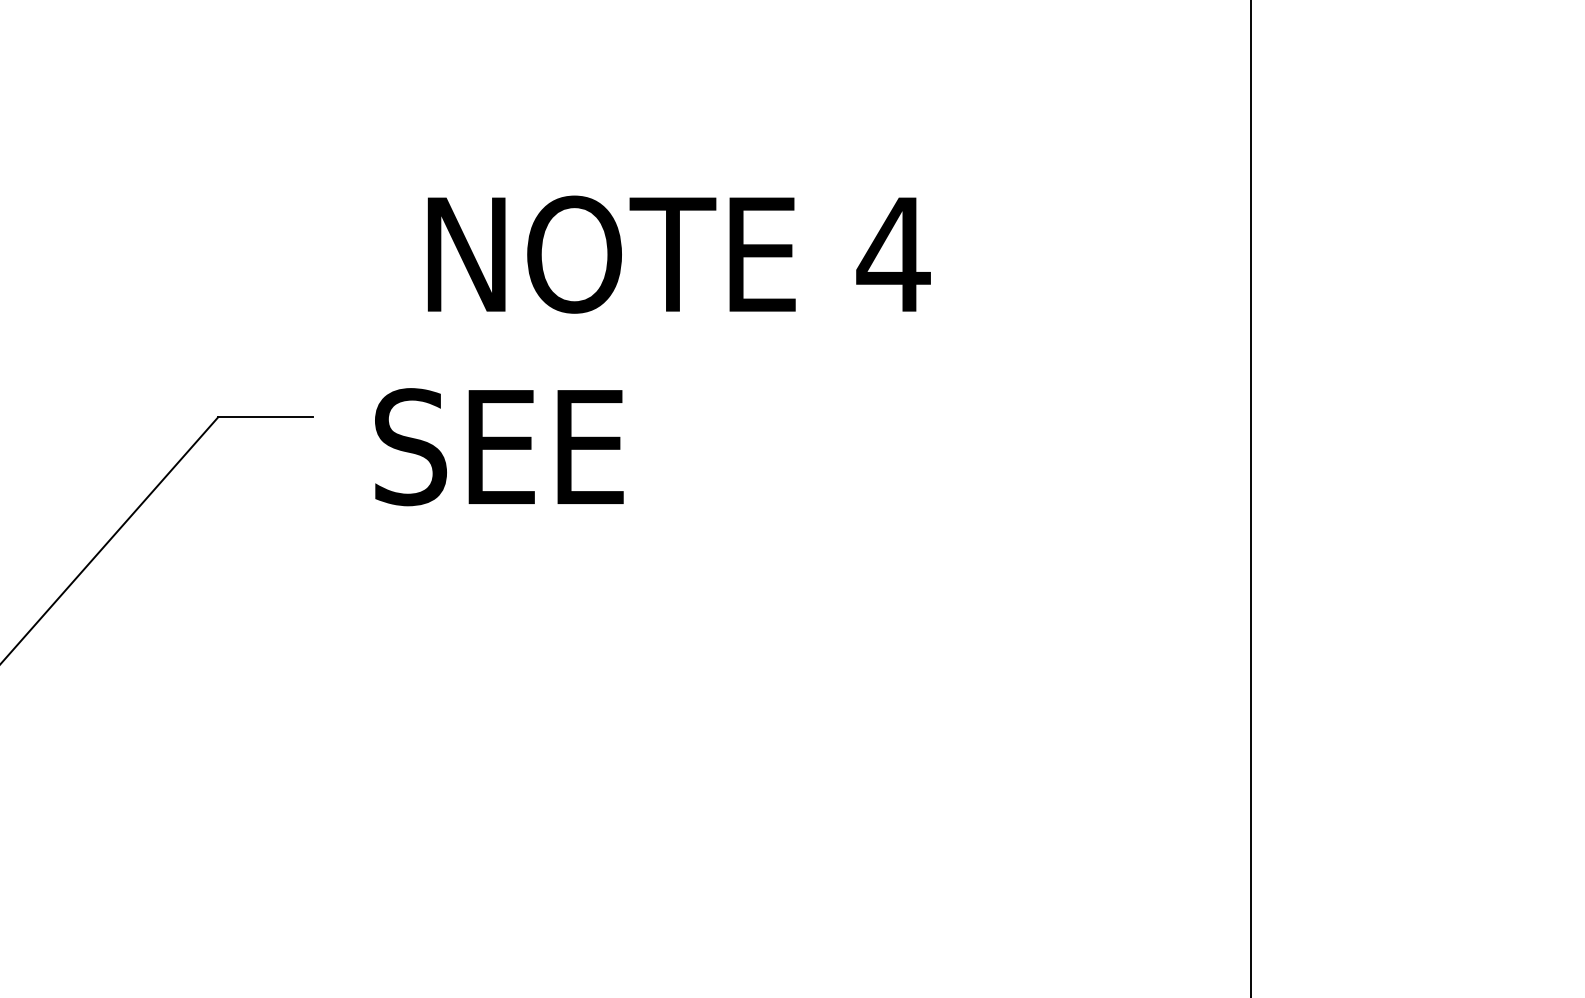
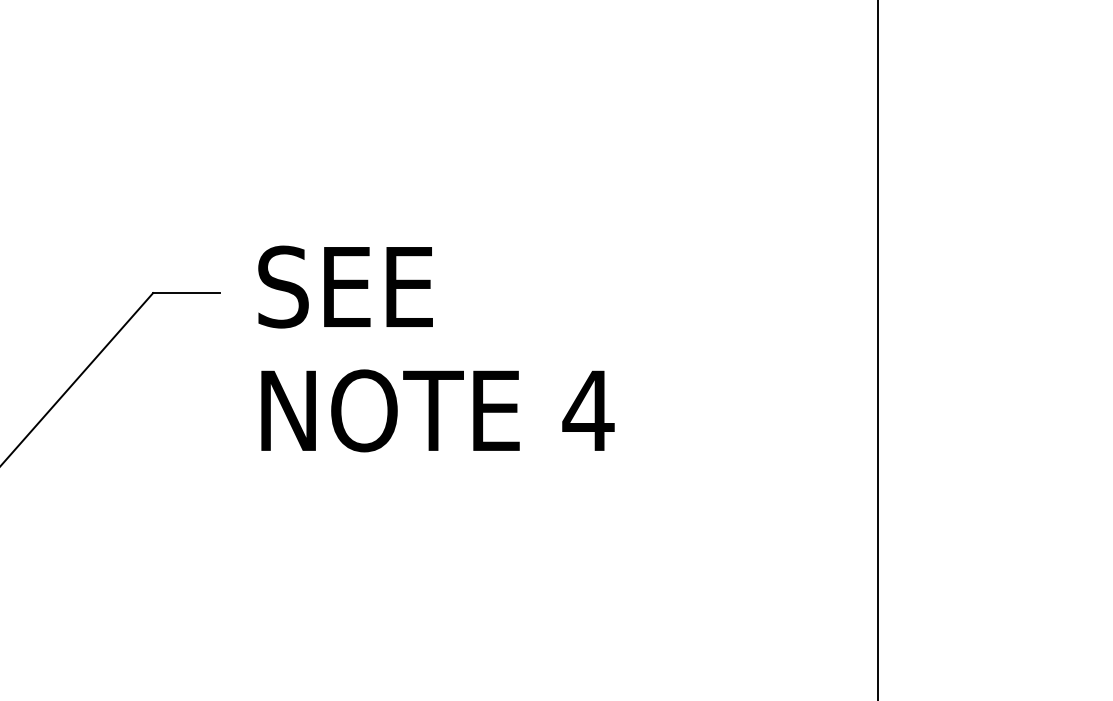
text: (678, 254) -> (437, 410), moved
text: (499, 446) -> (345, 286), moved

